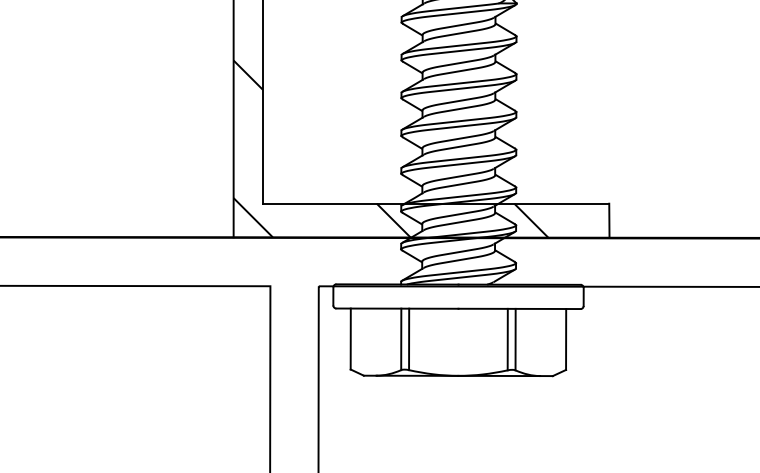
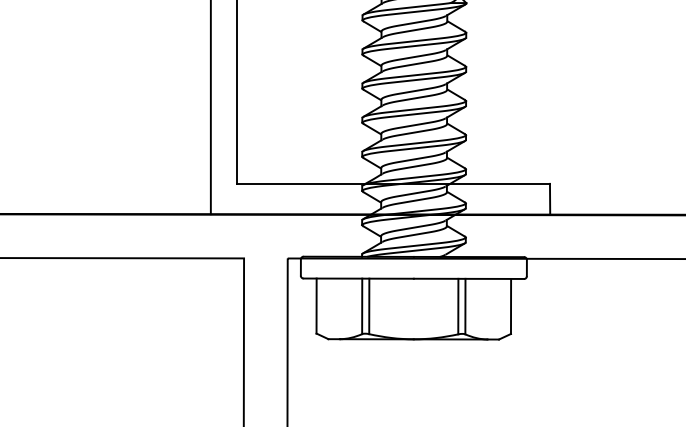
hatch: (390, 148) -> (352, 134), removed

